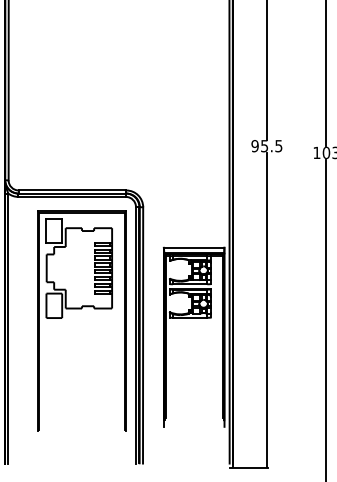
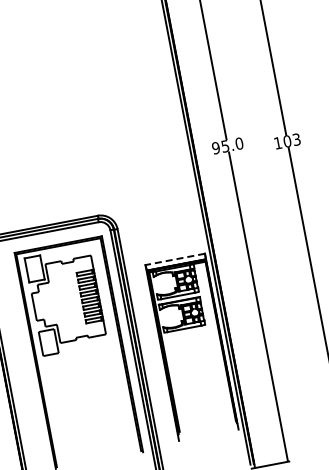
text: (278, 146) -> (239, 144), 95.5 -> 95.0
line: (193, 247) -> (174, 259), solid -> dashed

